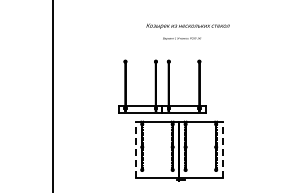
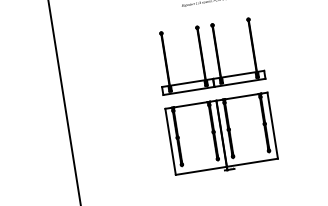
part: (162, 86) -> (209, 55), moved
line: (135, 149) -> (170, 141), dashed -> solid
line: (222, 149) -> (272, 125), dashed -> solid

